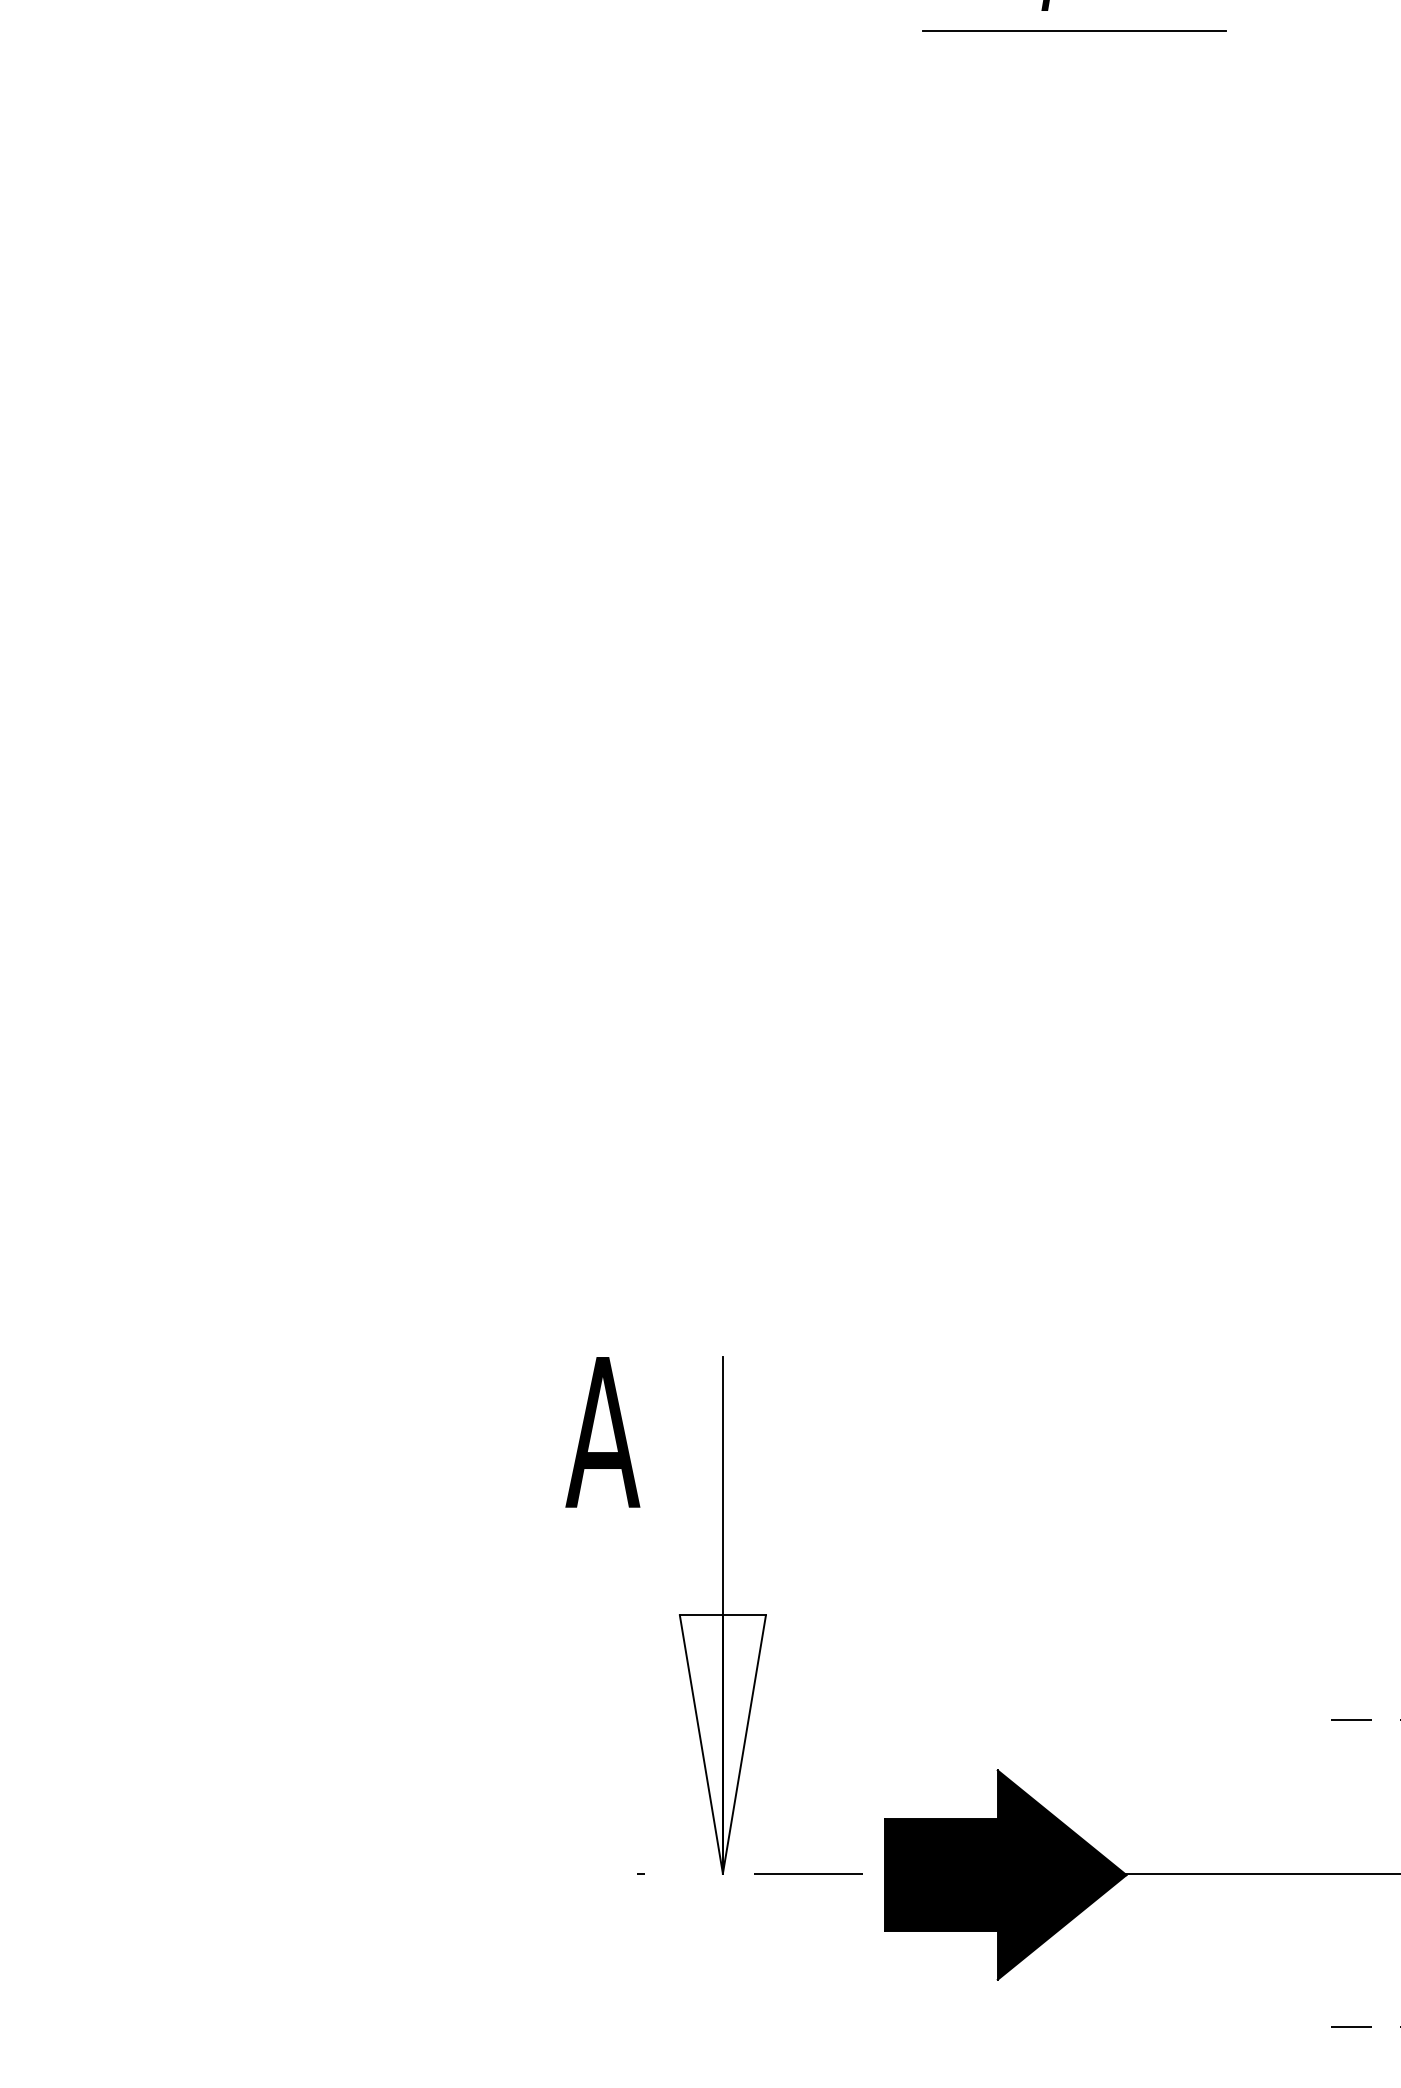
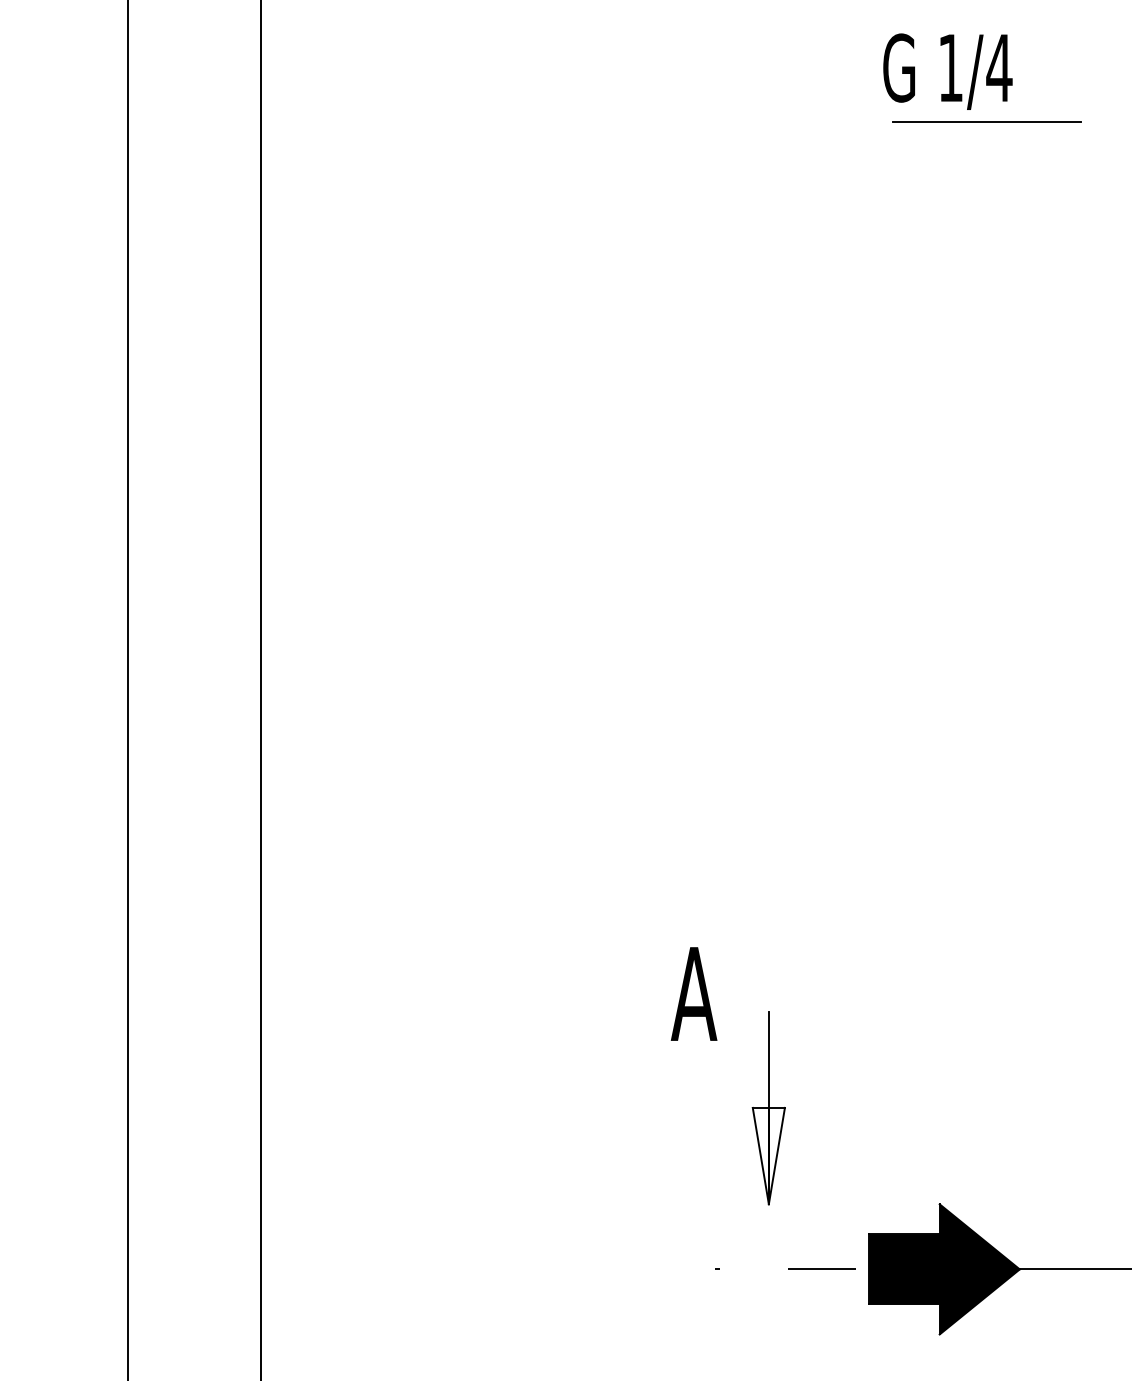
part: (722, 1614) -> (768, 1107), size x0.6

